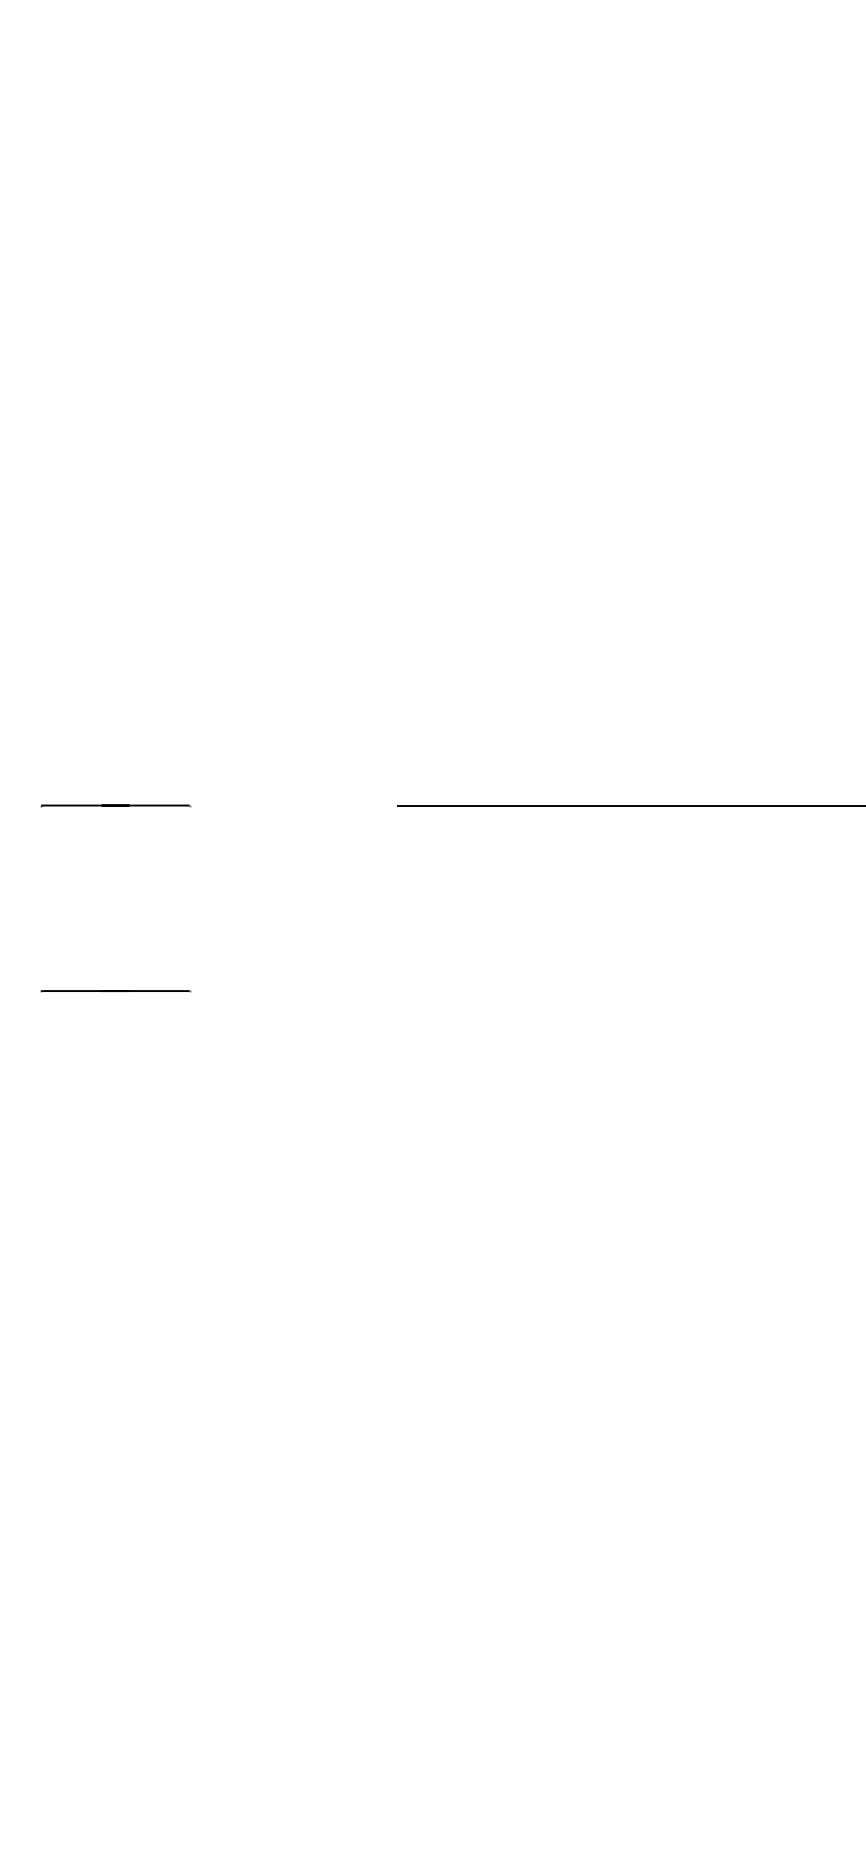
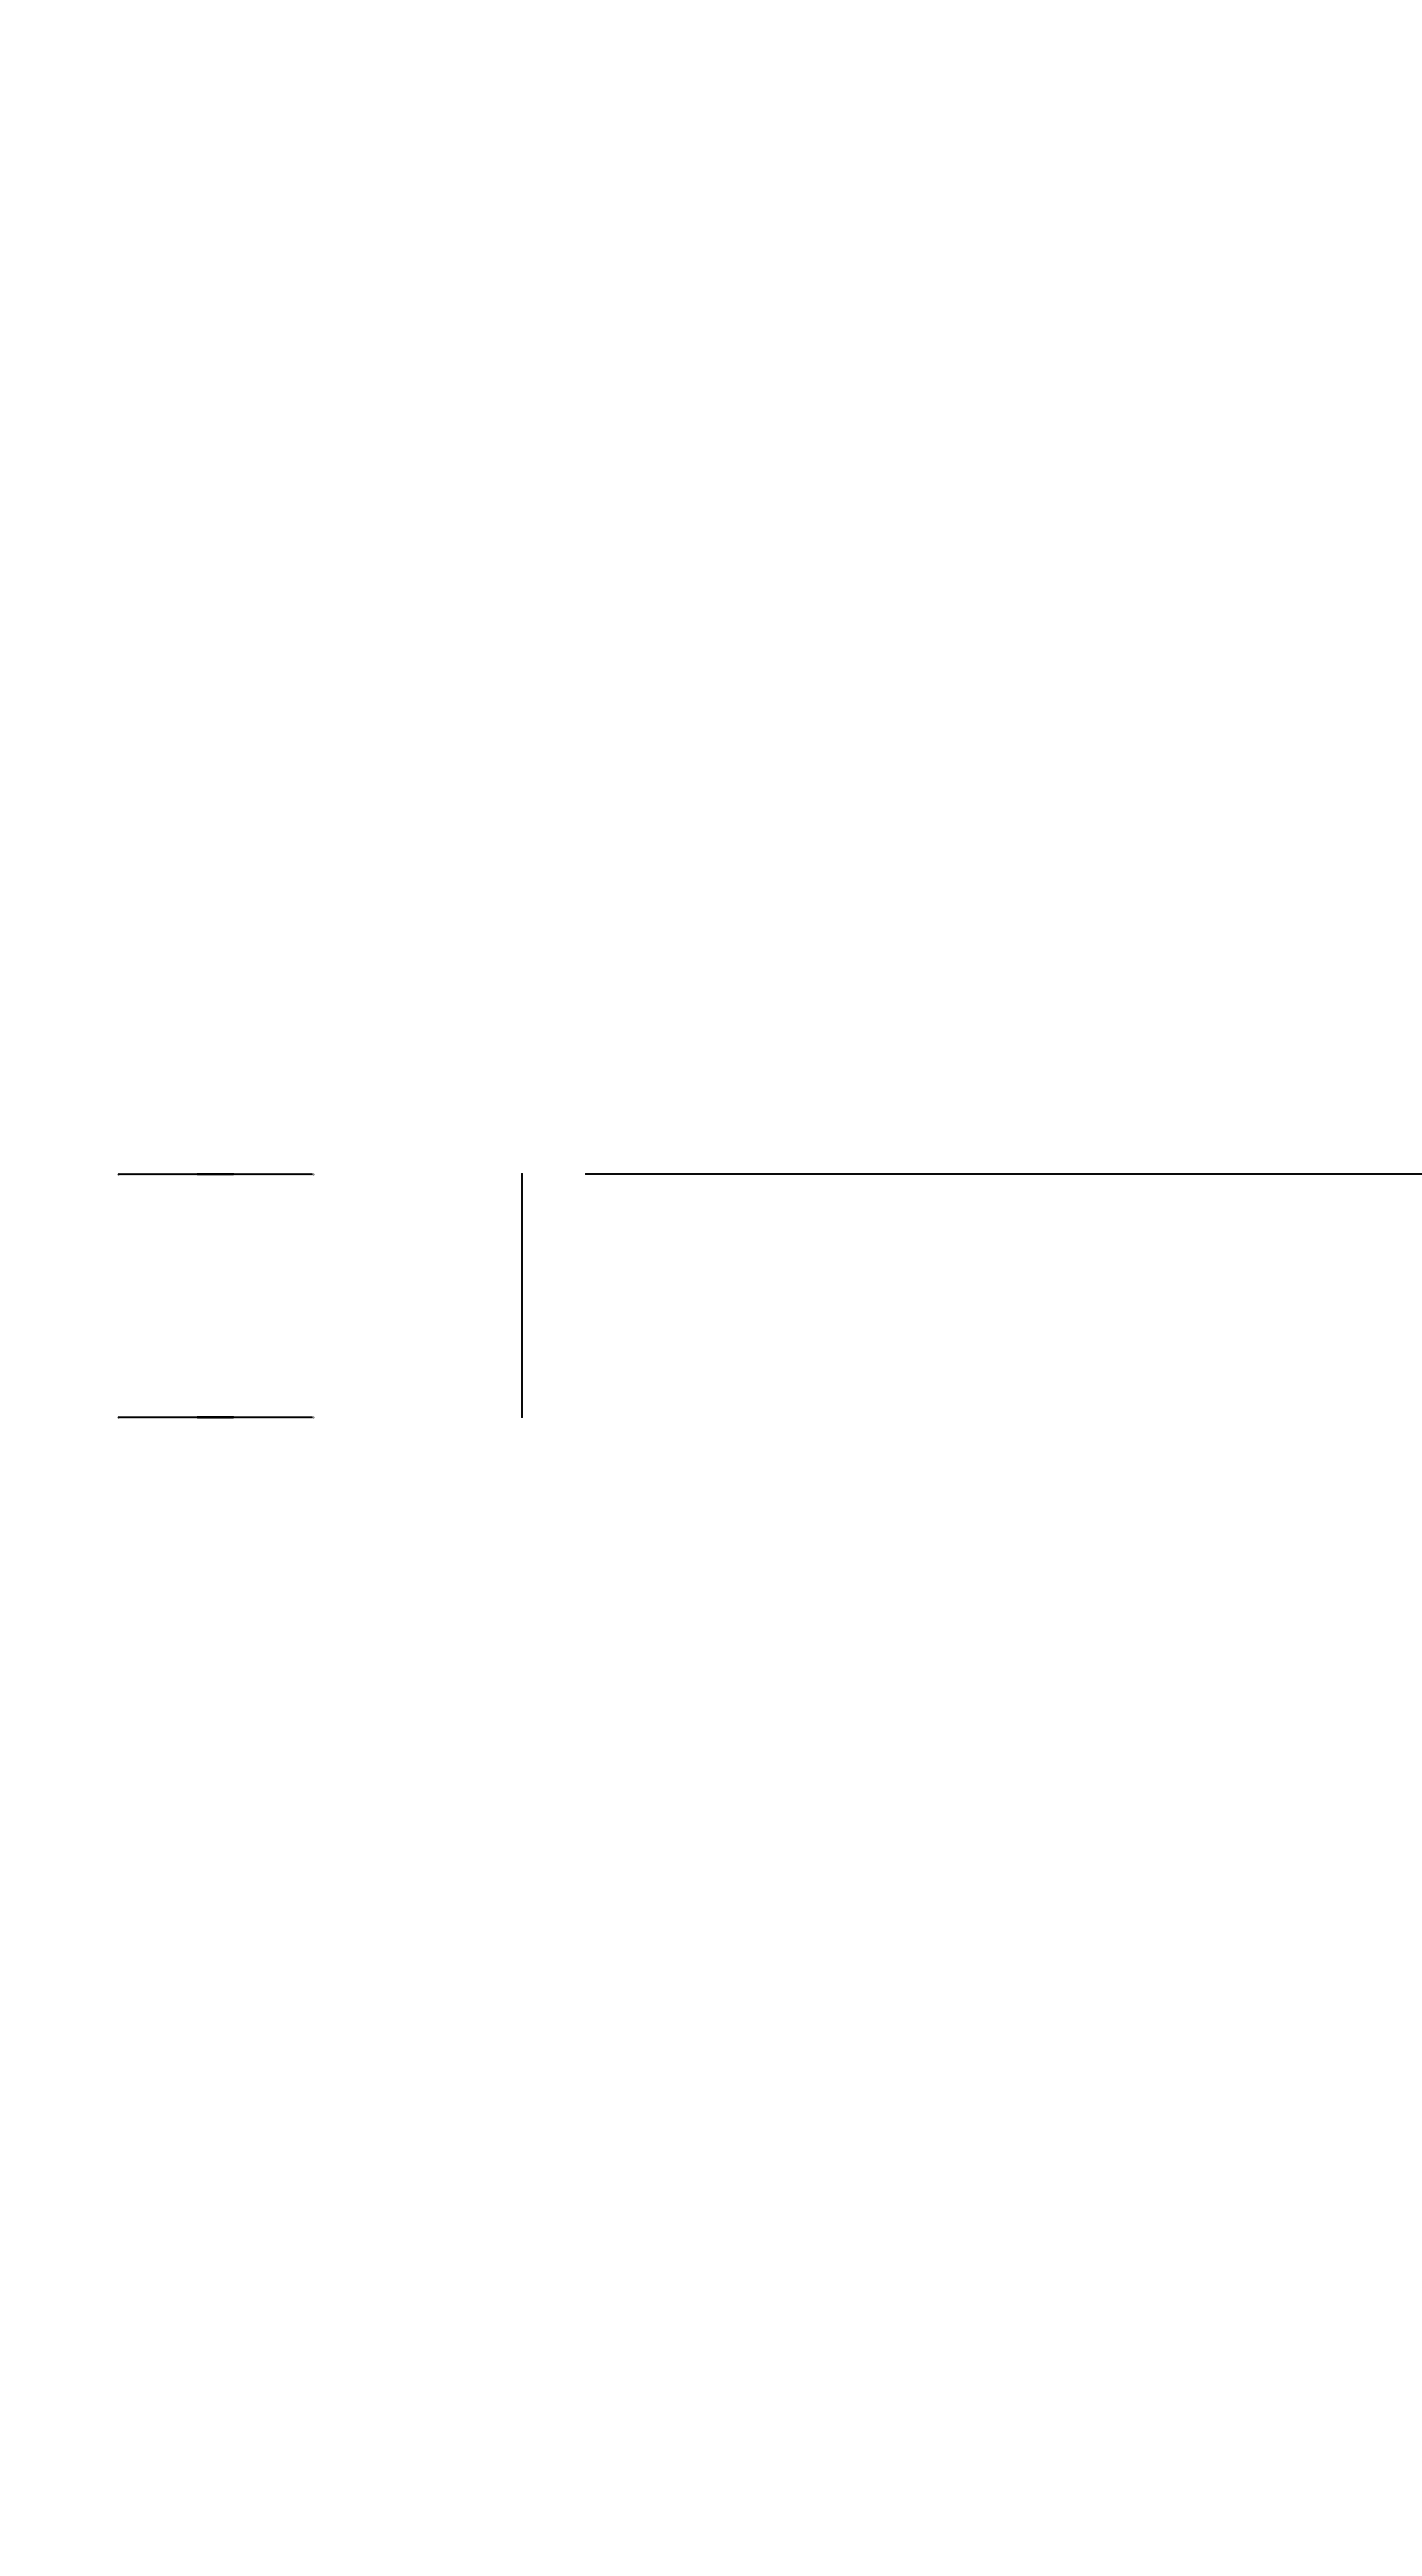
line: (349, 898) -> (522, 1295), added

